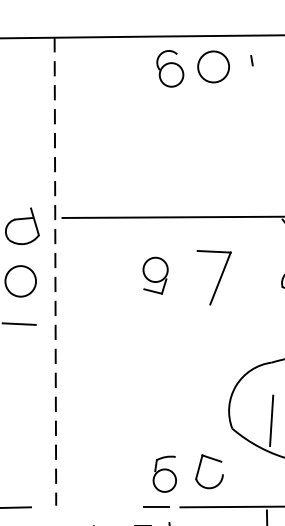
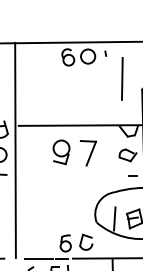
line: (55, 271) -> (15, 150), dashed -> solid
part: (155, 275) -> (61, 152), size x1.43
line: (105, 506) -> (38, 258), added

